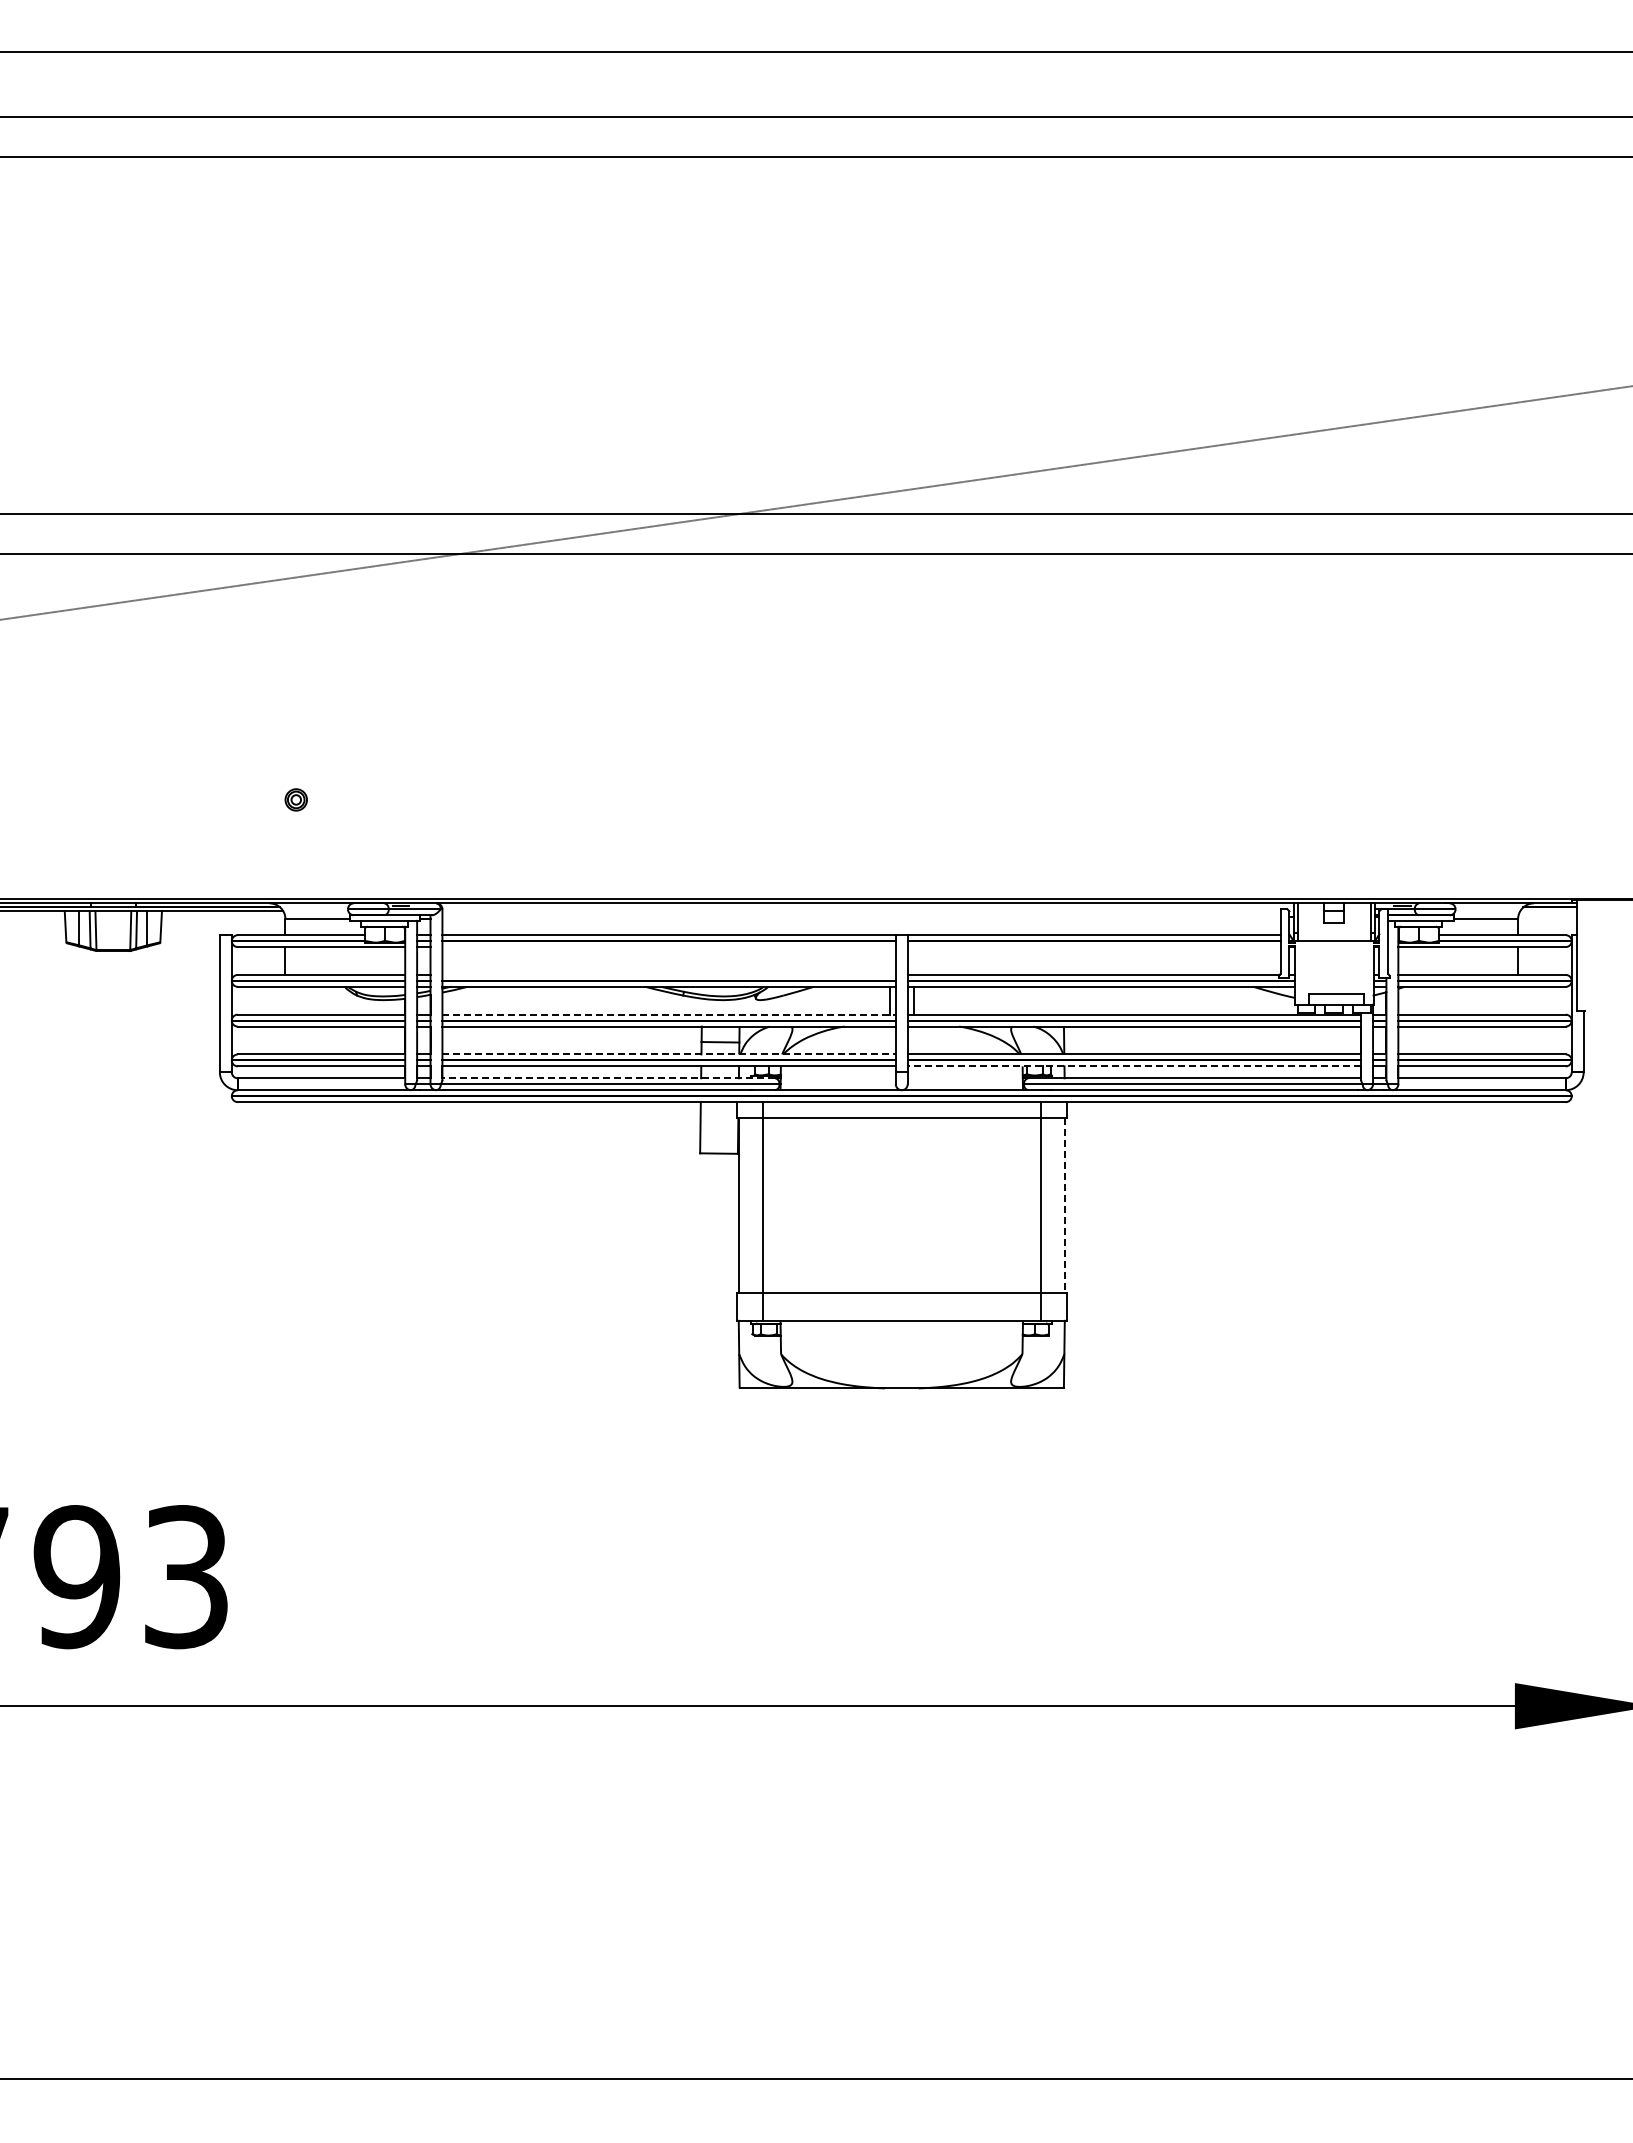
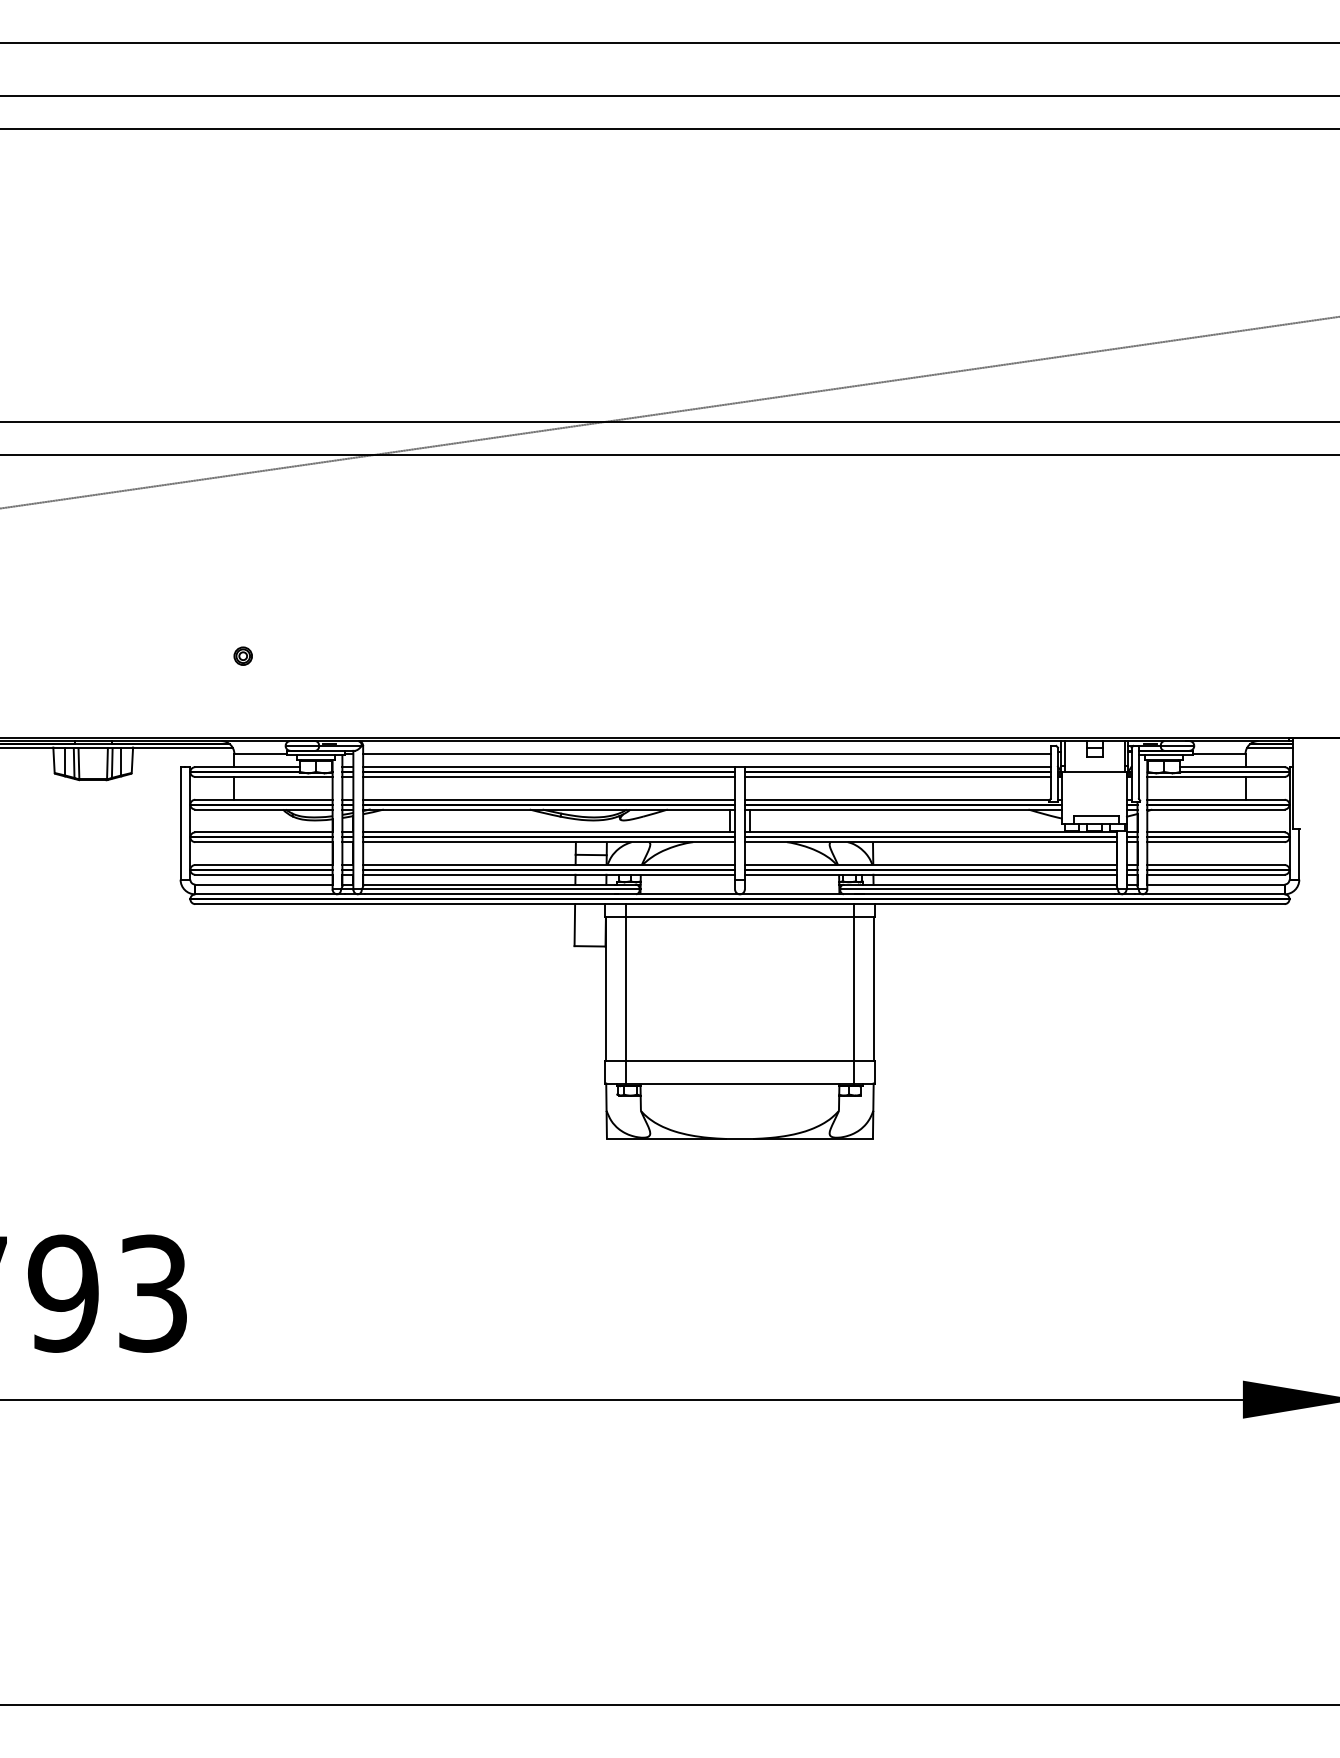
line: (1548, 911) -> (1270, 747), added
line: (861, 919) -> (706, 754), added
line: (668, 947) -> (548, 777), added
line: (1093, 947) -> (897, 777), added
line: (668, 974) -> (548, 799), added
line: (669, 1014) -> (549, 832), dashed -> solid
line: (669, 1054) -> (549, 865), dashed -> solid
line: (1134, 1066) -> (930, 874), dashed -> solid
line: (608, 1078) -> (499, 884), dashed -> solid
line: (1064, 1206) -> (873, 989), dashed -> solid

